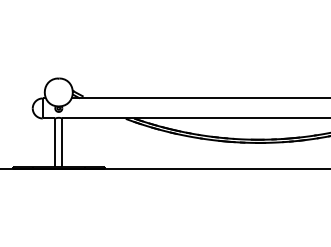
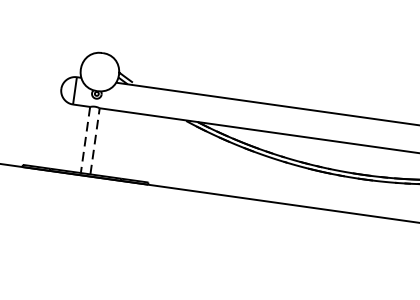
line: (62, 142) -> (95, 141), solid -> dashed
line: (55, 143) -> (85, 141), solid -> dashed

